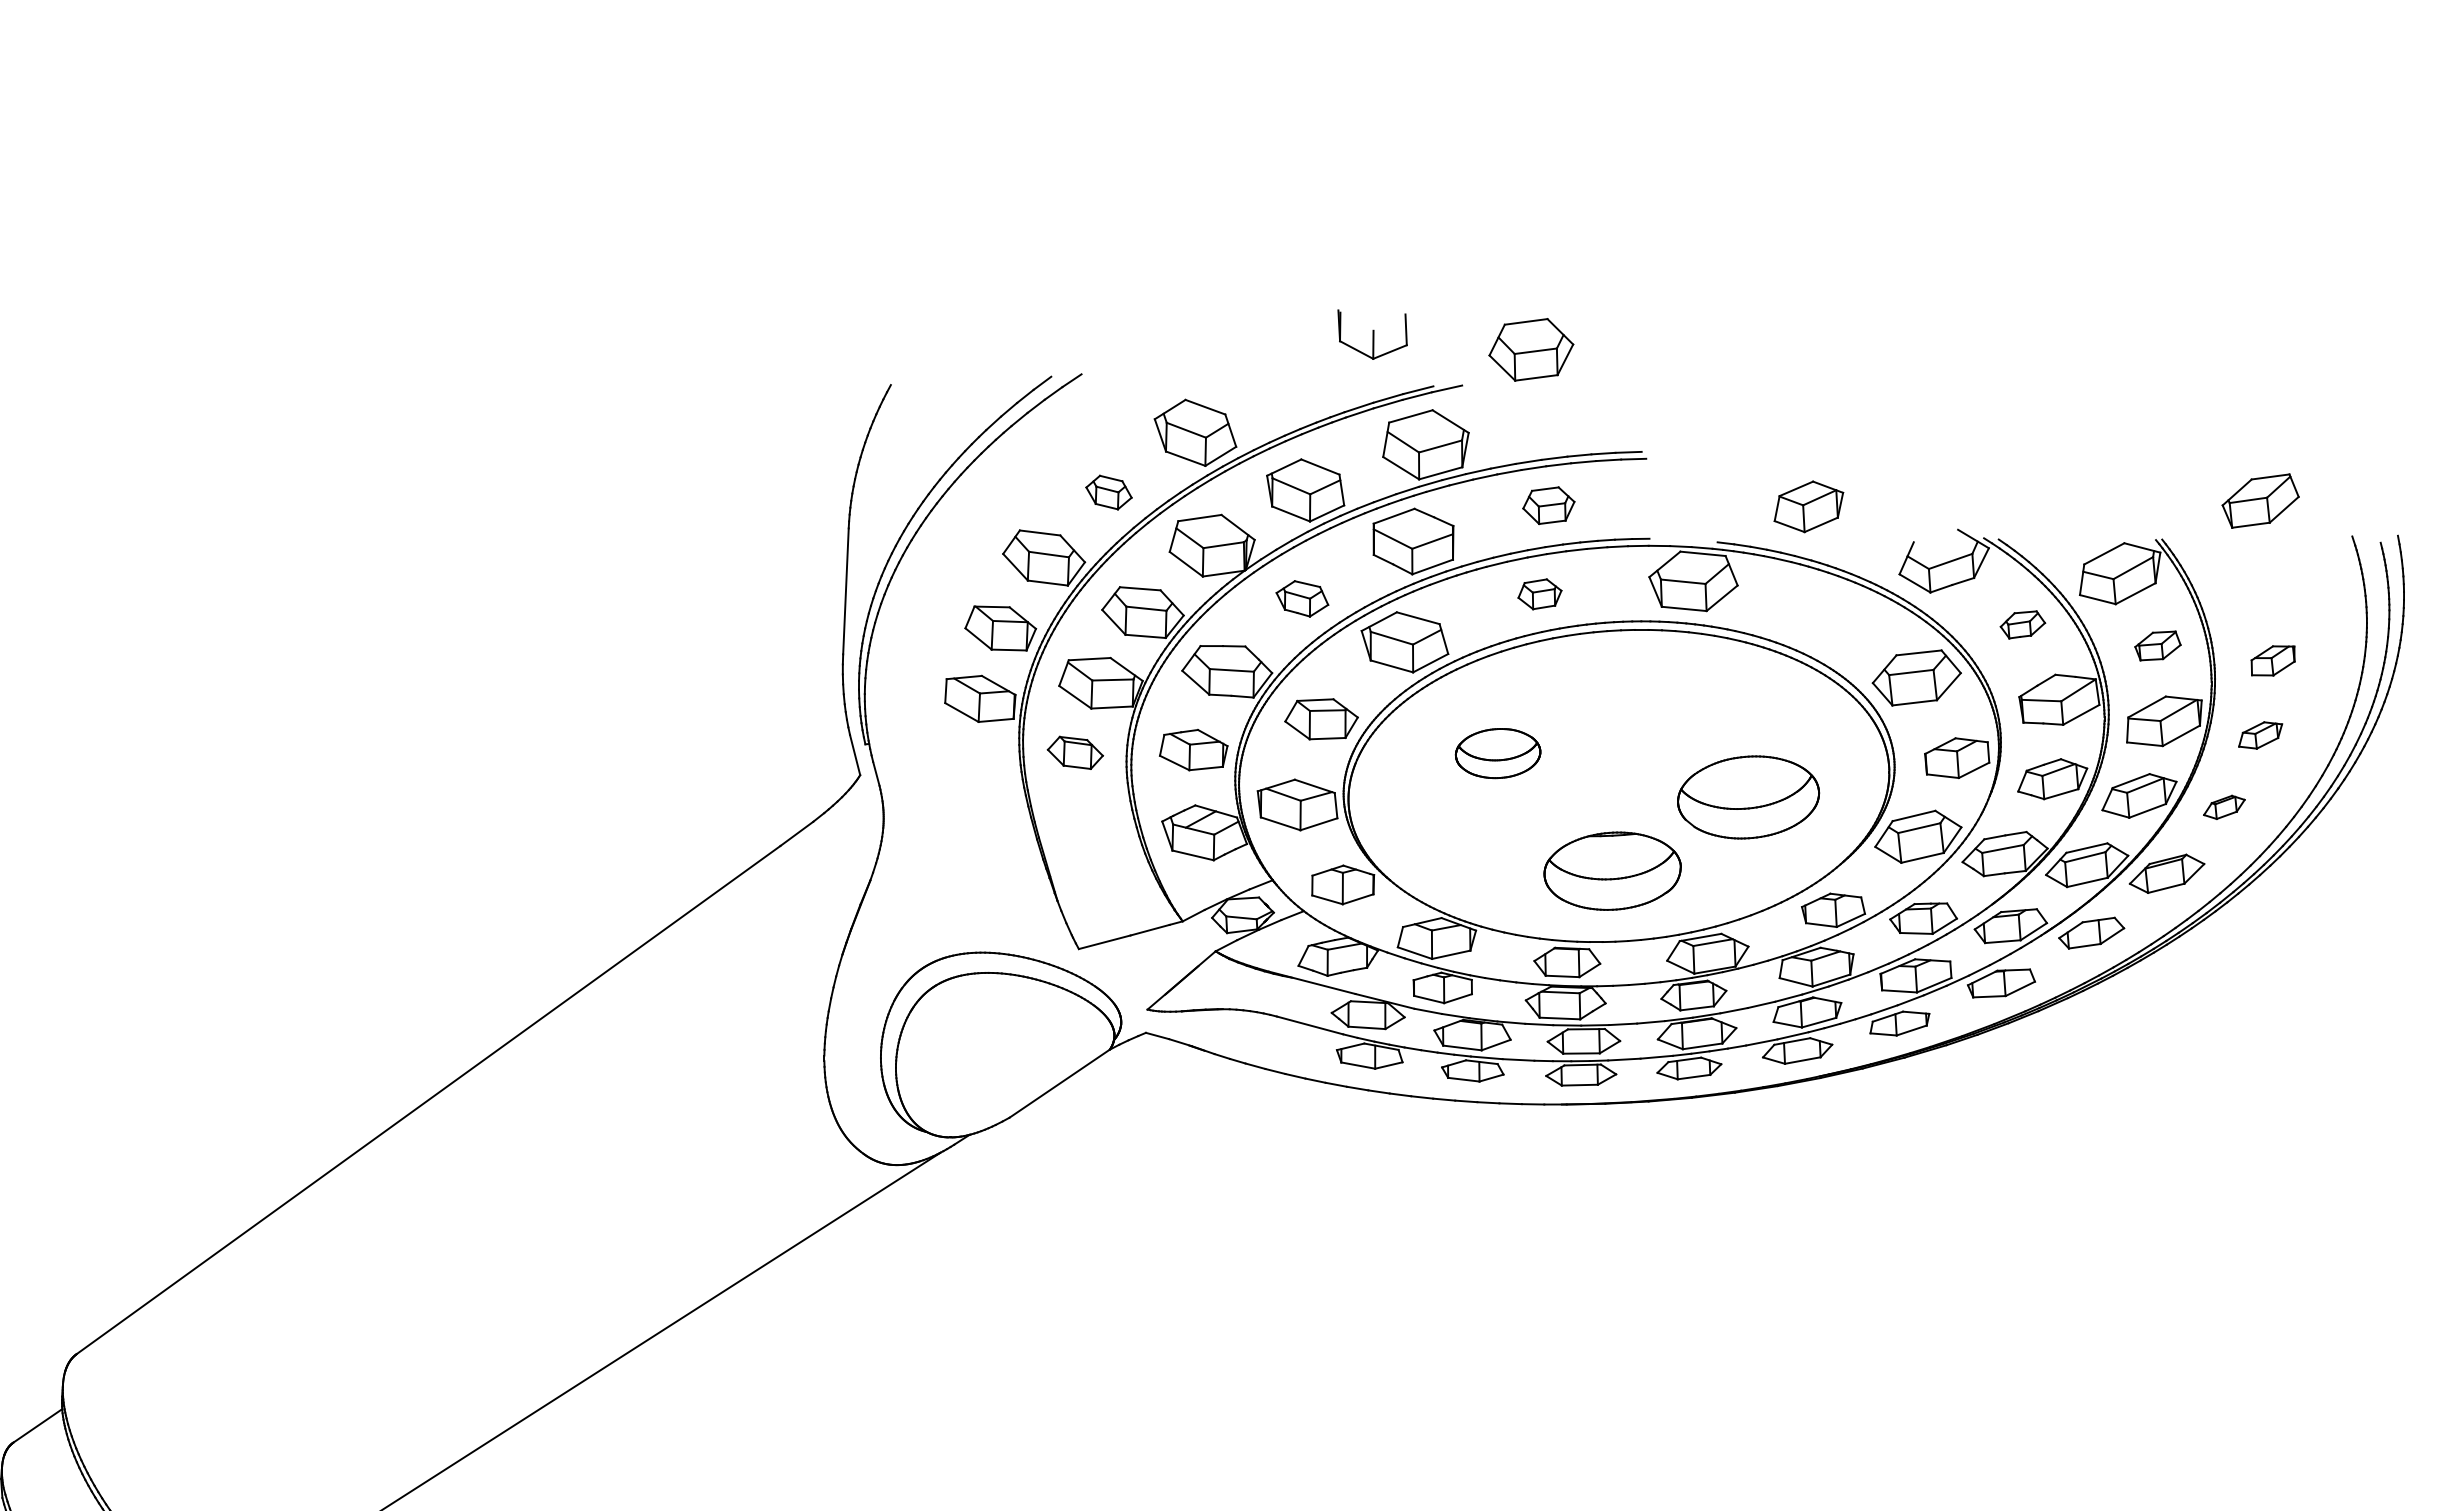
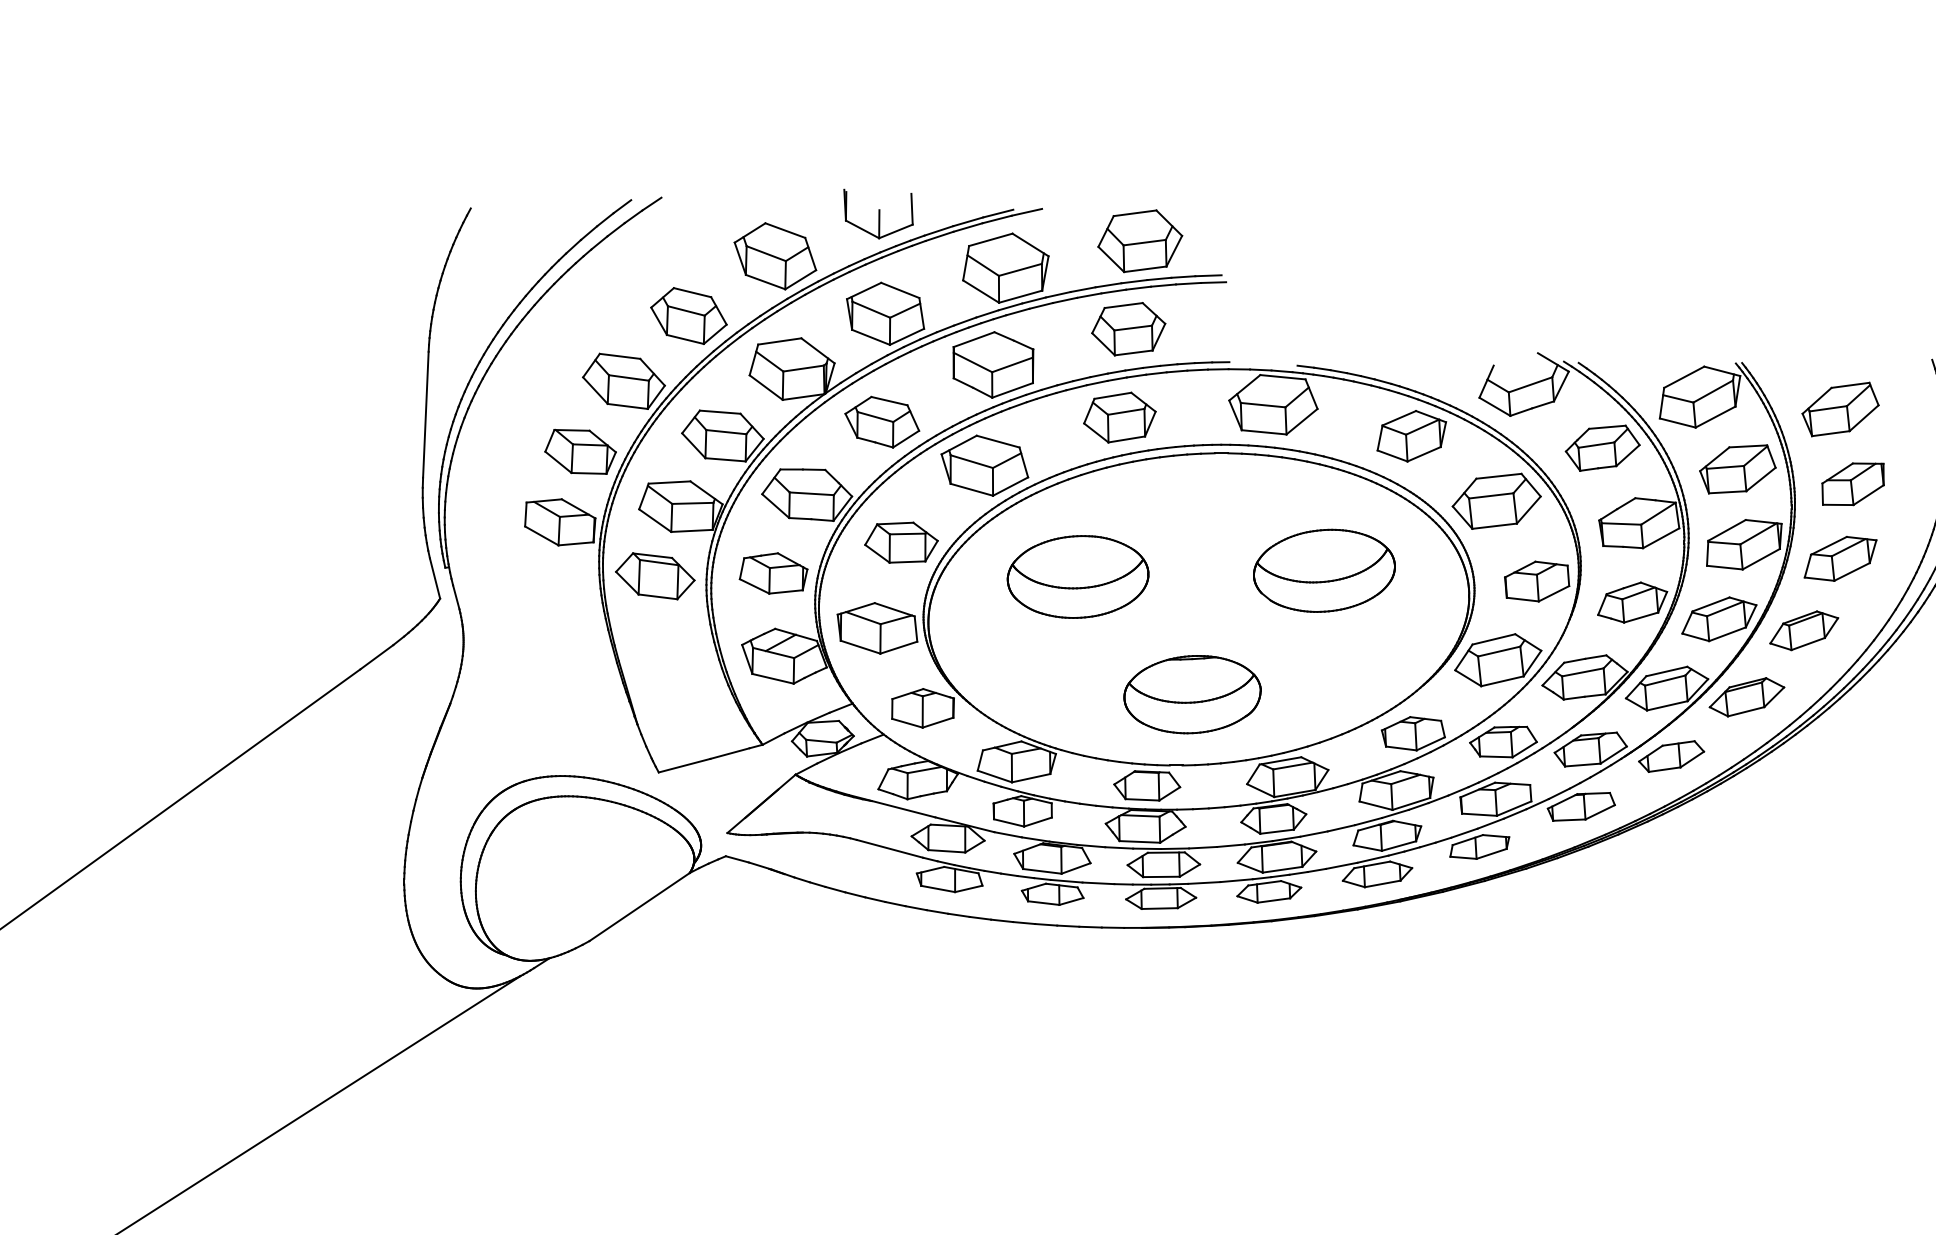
part: (1372, 334) -> (878, 213), moved
part: (1531, 349) -> (1140, 240), moved
part: (1108, 492) -> (688, 315), size x1.67
part: (2260, 500) -> (1840, 408), moved
part: (1548, 505) -> (1128, 328), size x1.43
part: (1808, 506) -> (1411, 435), moved
part: (1539, 594) -> (1119, 417), size x1.67
part: (1302, 598) -> (882, 421), size x1.43
part: (2022, 624) -> (1602, 447), size x1.67
part: (2157, 645) -> (1737, 468), size x1.67
part: (2272, 660) -> (1852, 483), size x1.43
part: (2260, 735) -> (1840, 558), size x1.67
part: (1075, 752) -> (655, 575), size x1.43
part: (1497, 753) -> (1077, 576), size x1.67
part: (1748, 797) -> (1324, 570), moved
part: (2224, 807) -> (1804, 630), size x1.67

